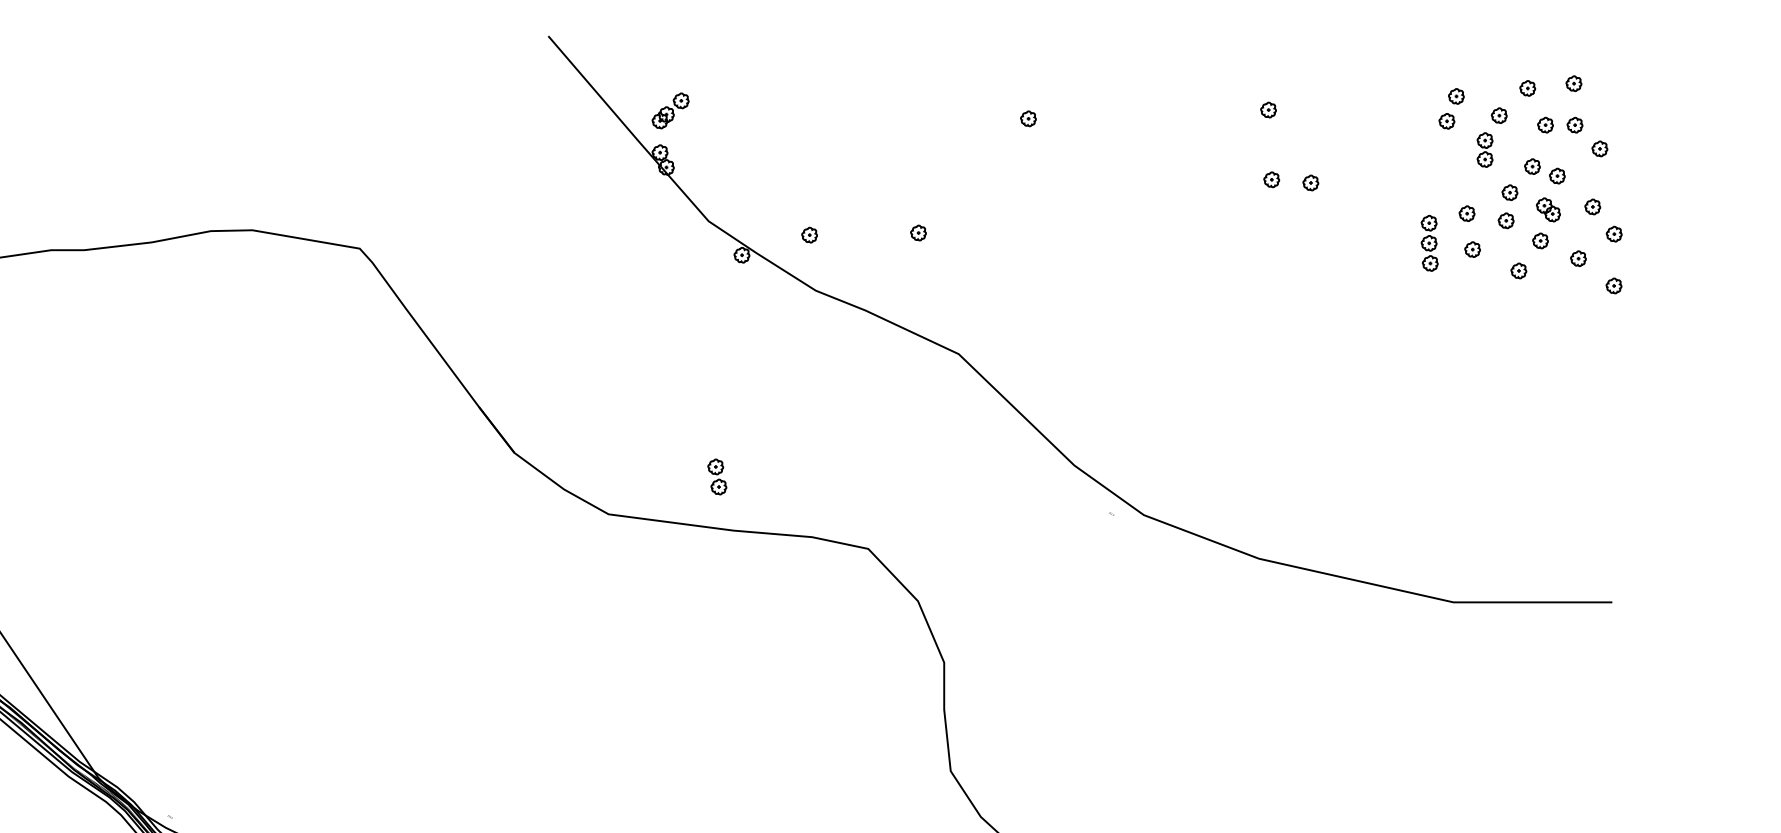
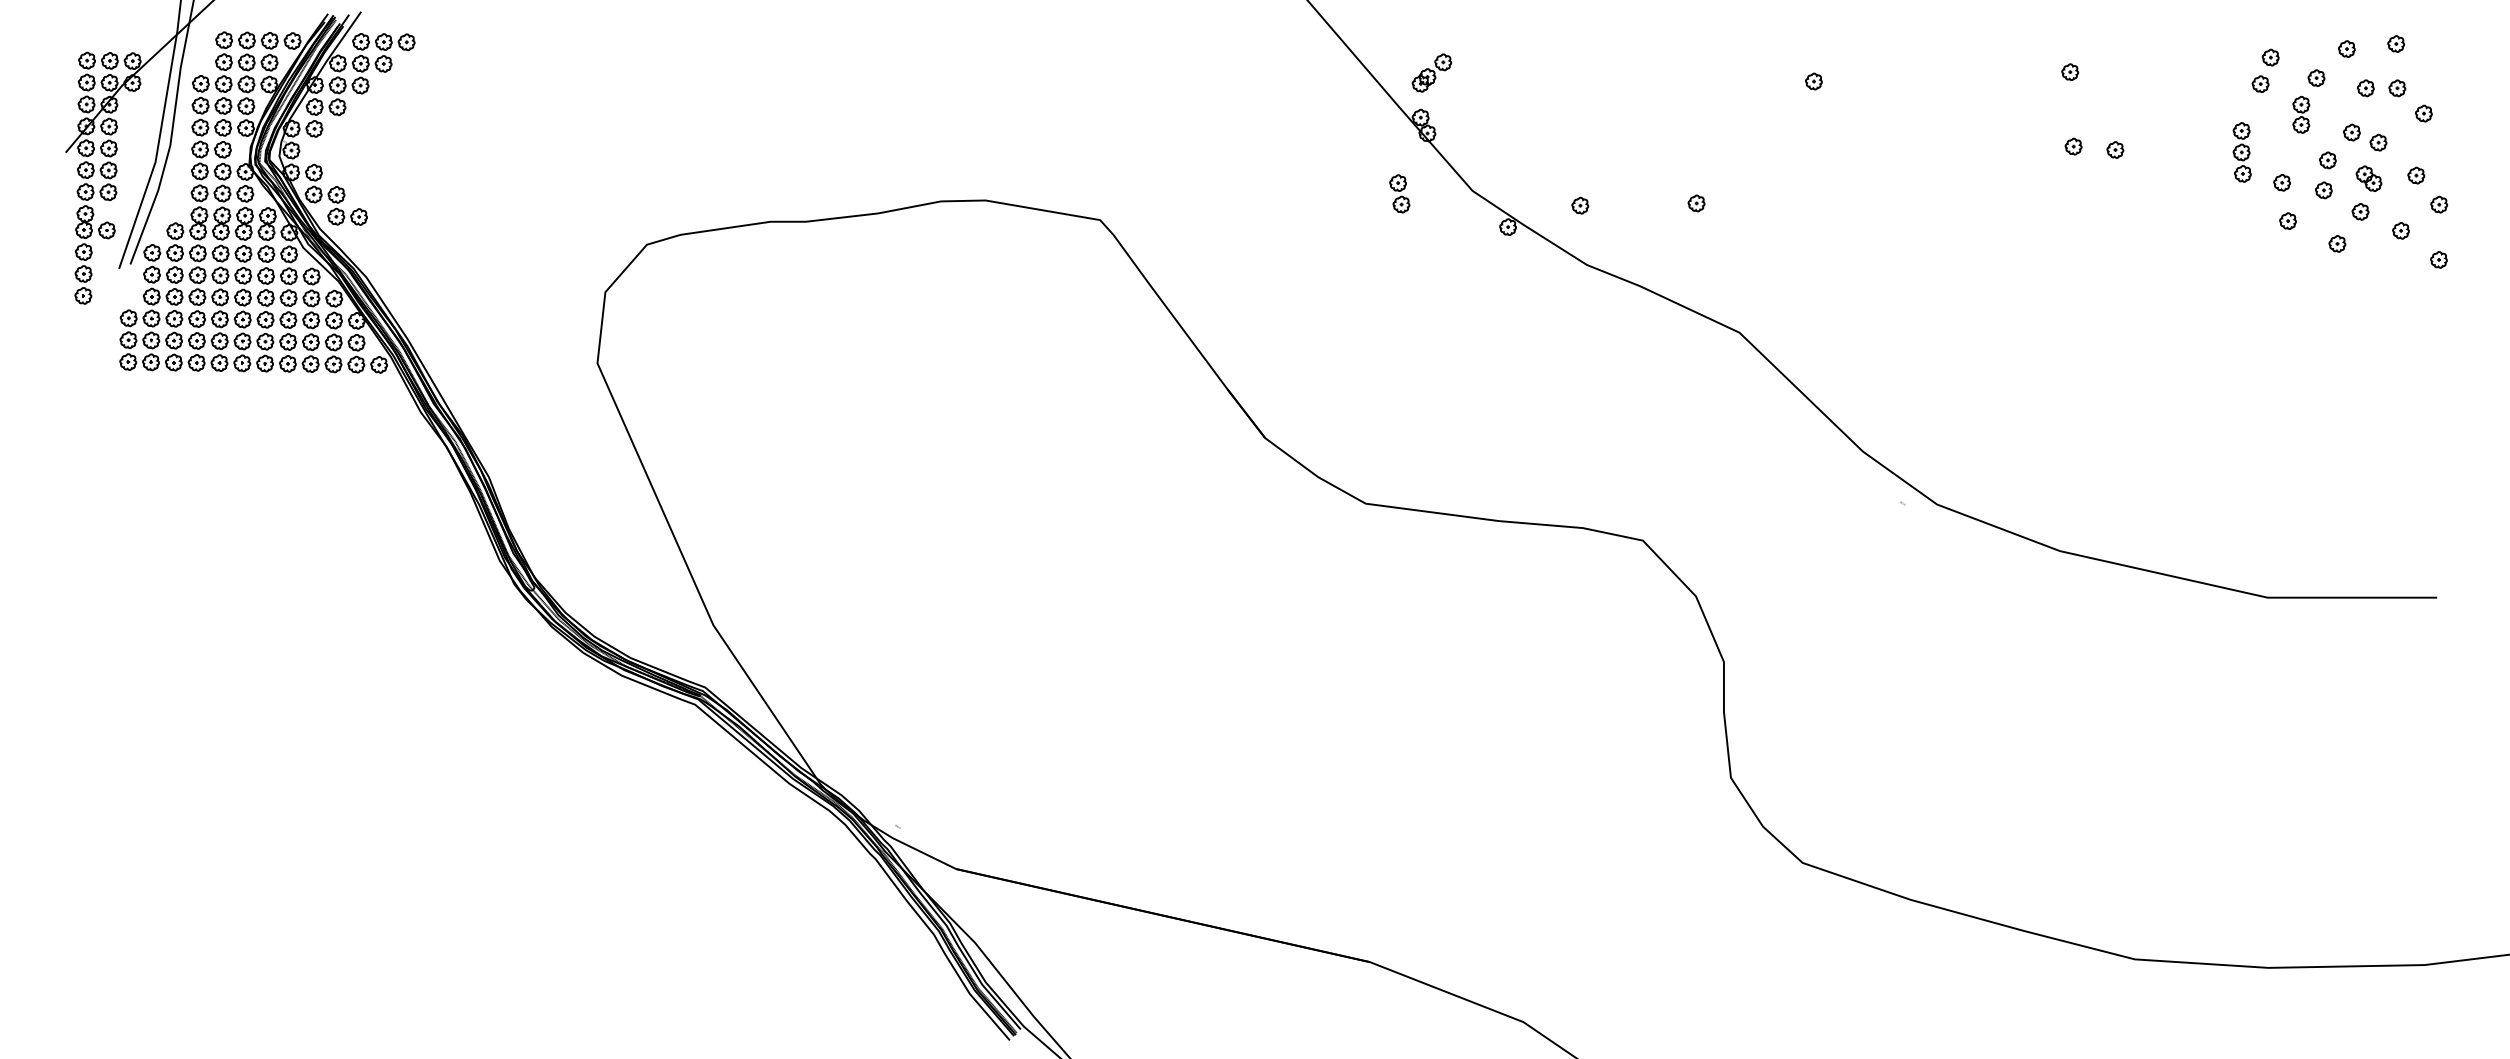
part: (1429, 243) -> (2241, 152), moved
part: (717, 476) -> (1399, 193), moved

